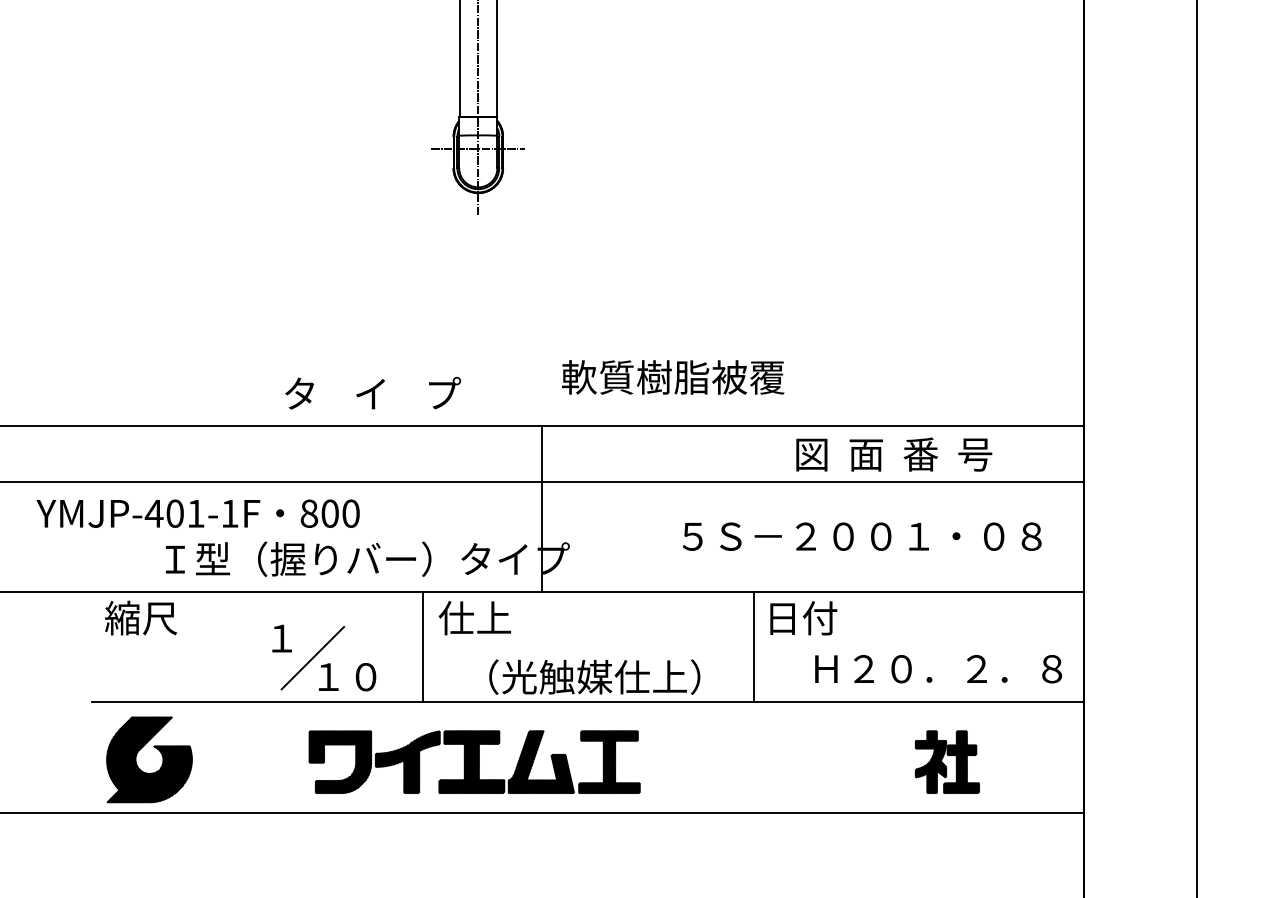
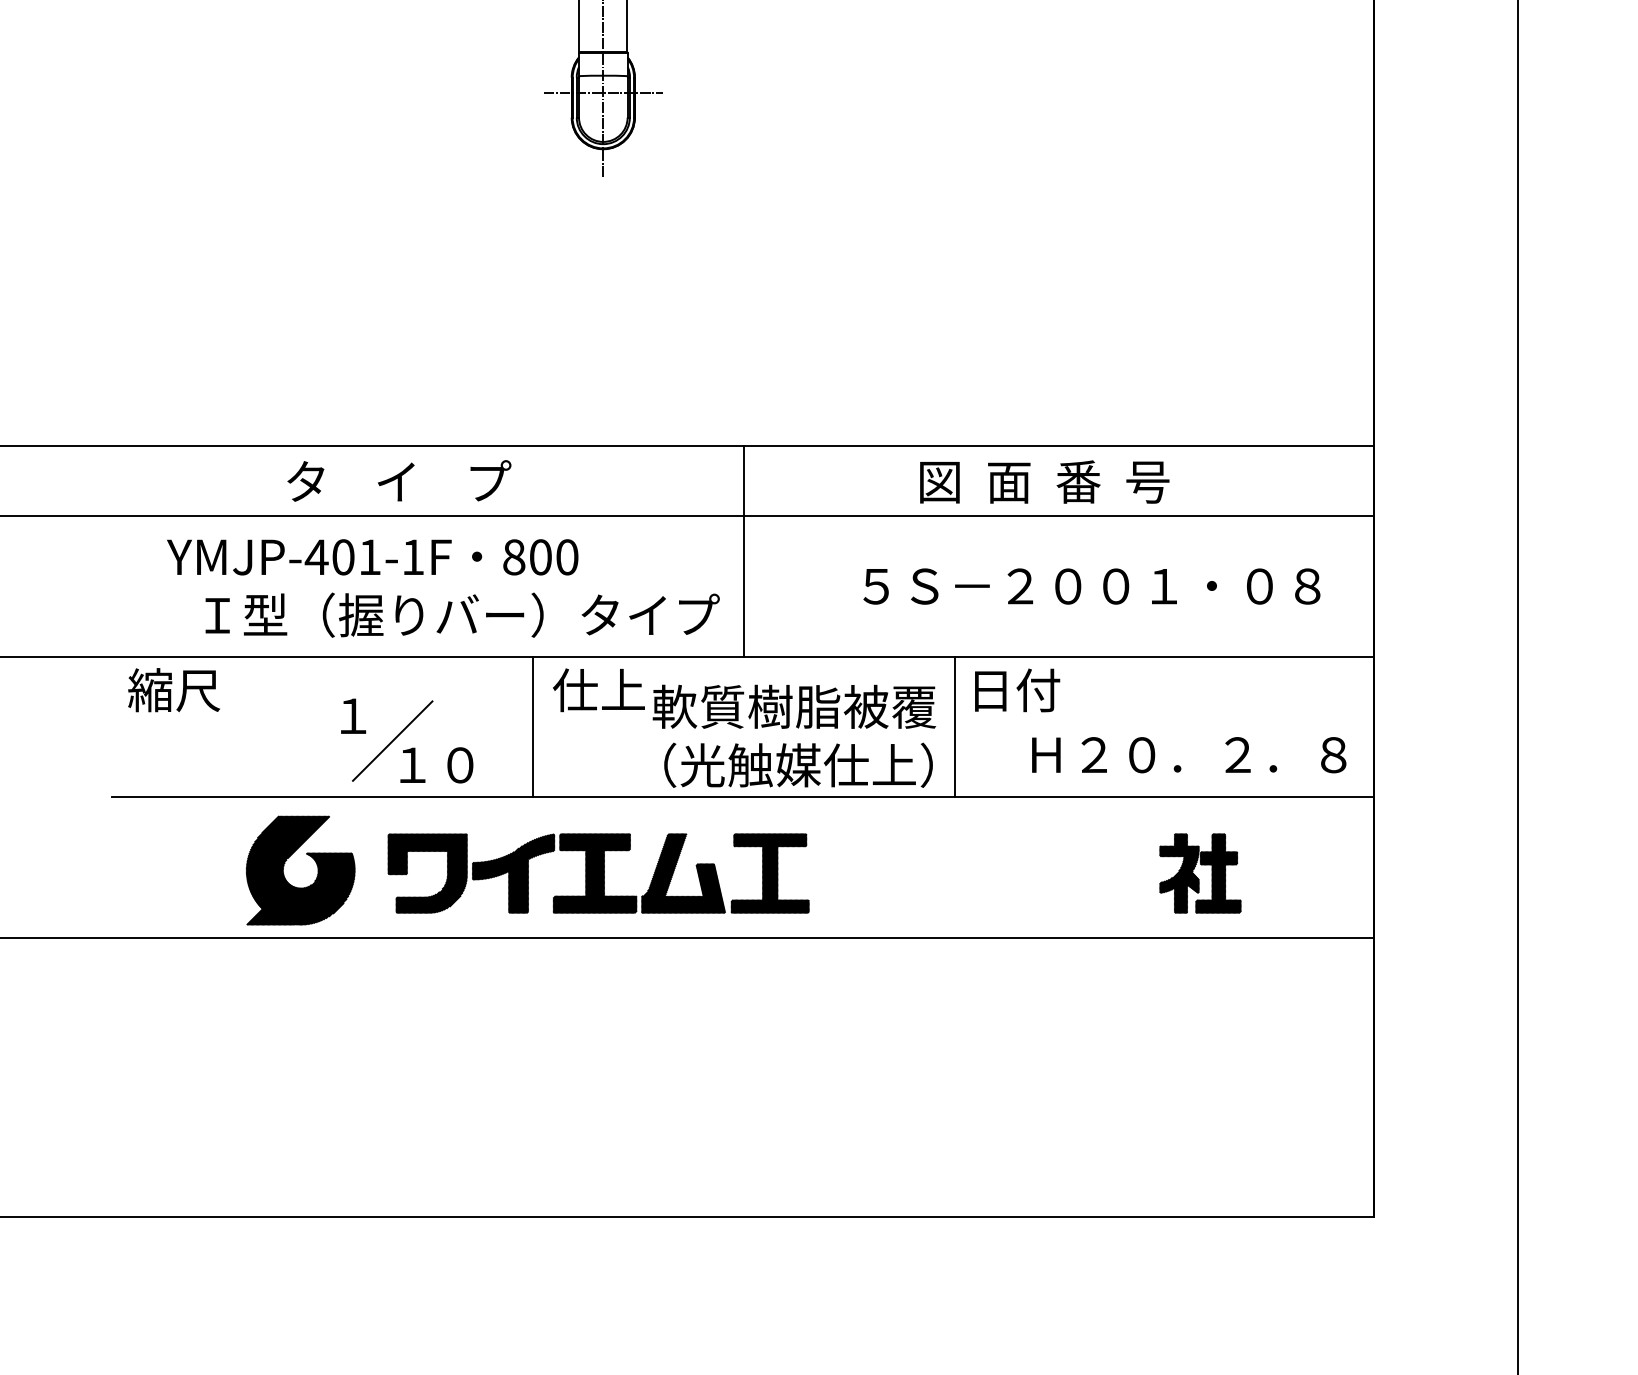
text: (673, 377) -> (794, 706), moved
text: (373, 392) -> (399, 480), moved
text: (894, 454) -> (1044, 481), moved
line: (541, 509) -> (743, 551), moved
text: (198, 513) -> (372, 557), moved
text: (594, 676) -> (798, 764), moved
part: (139, 751) -> (287, 860), moved

